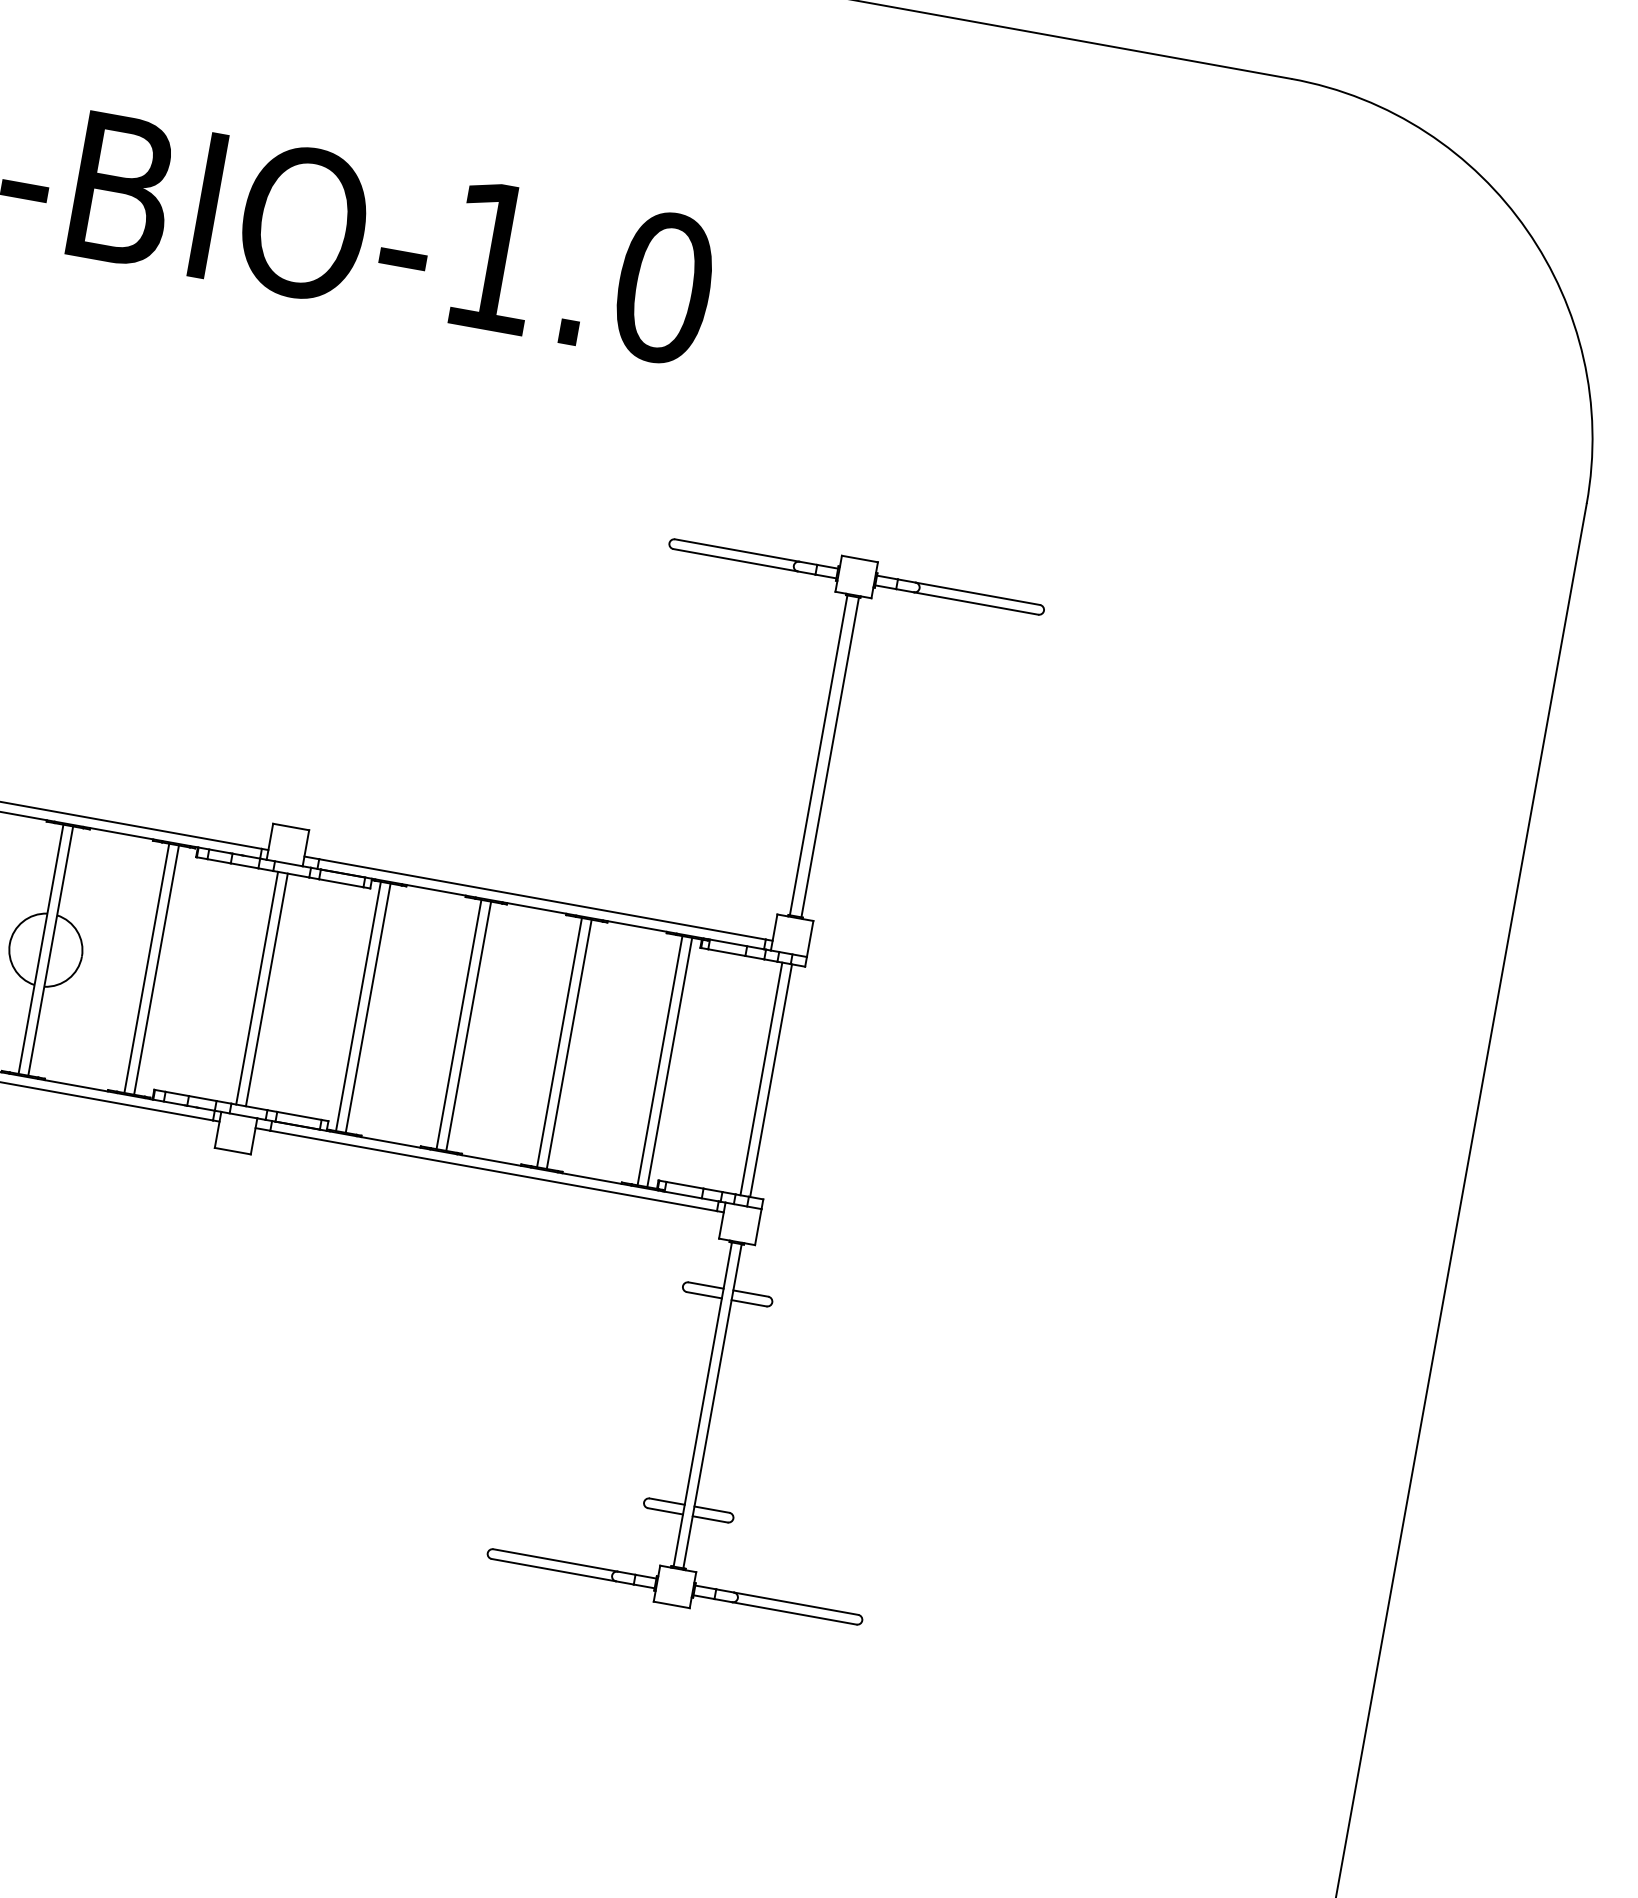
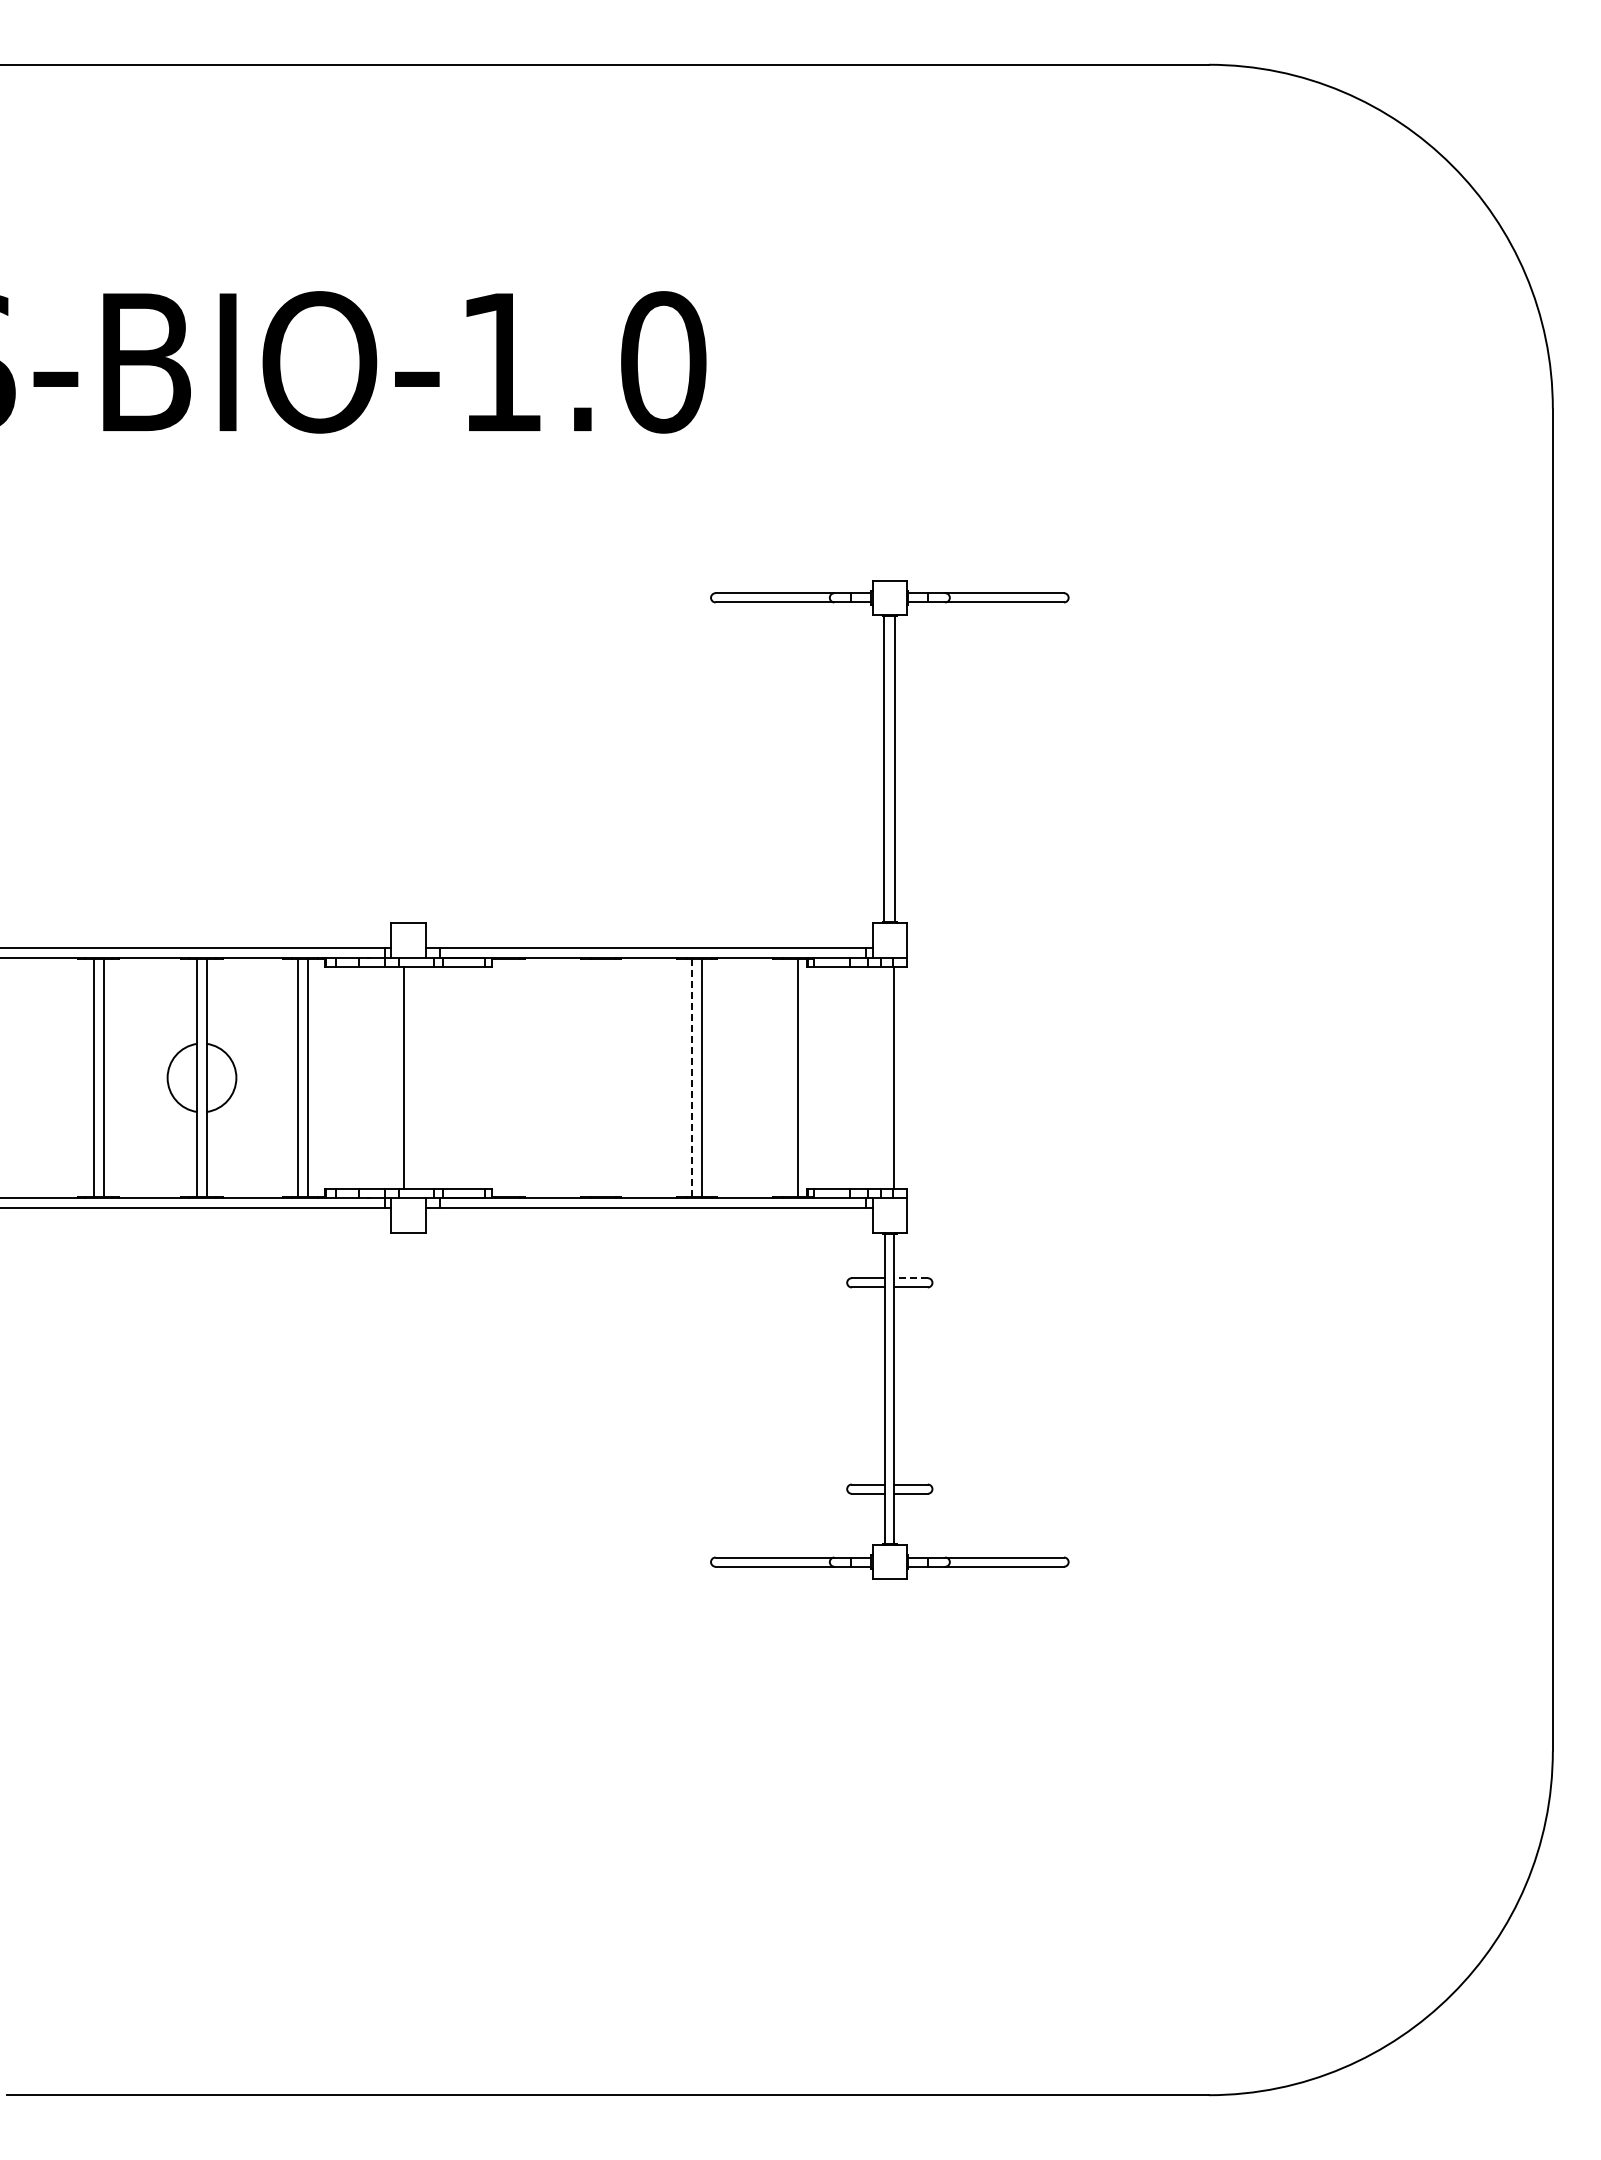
line: (267, 989) -> (413, 1077), removed
line: (358, 1006) -> (500, 1077), removed
line: (368, 1007) -> (509, 1077), removed
line: (459, 1024) -> (596, 1077), removed
line: (468, 1025) -> (605, 1077), removed
line: (559, 1042) -> (692, 1077), solid -> dashed
line: (660, 1060) -> (788, 1077), removed
line: (761, 1078) -> (885, 1077), removed
line: (751, 1293) -> (911, 1278), solid -> dashed

